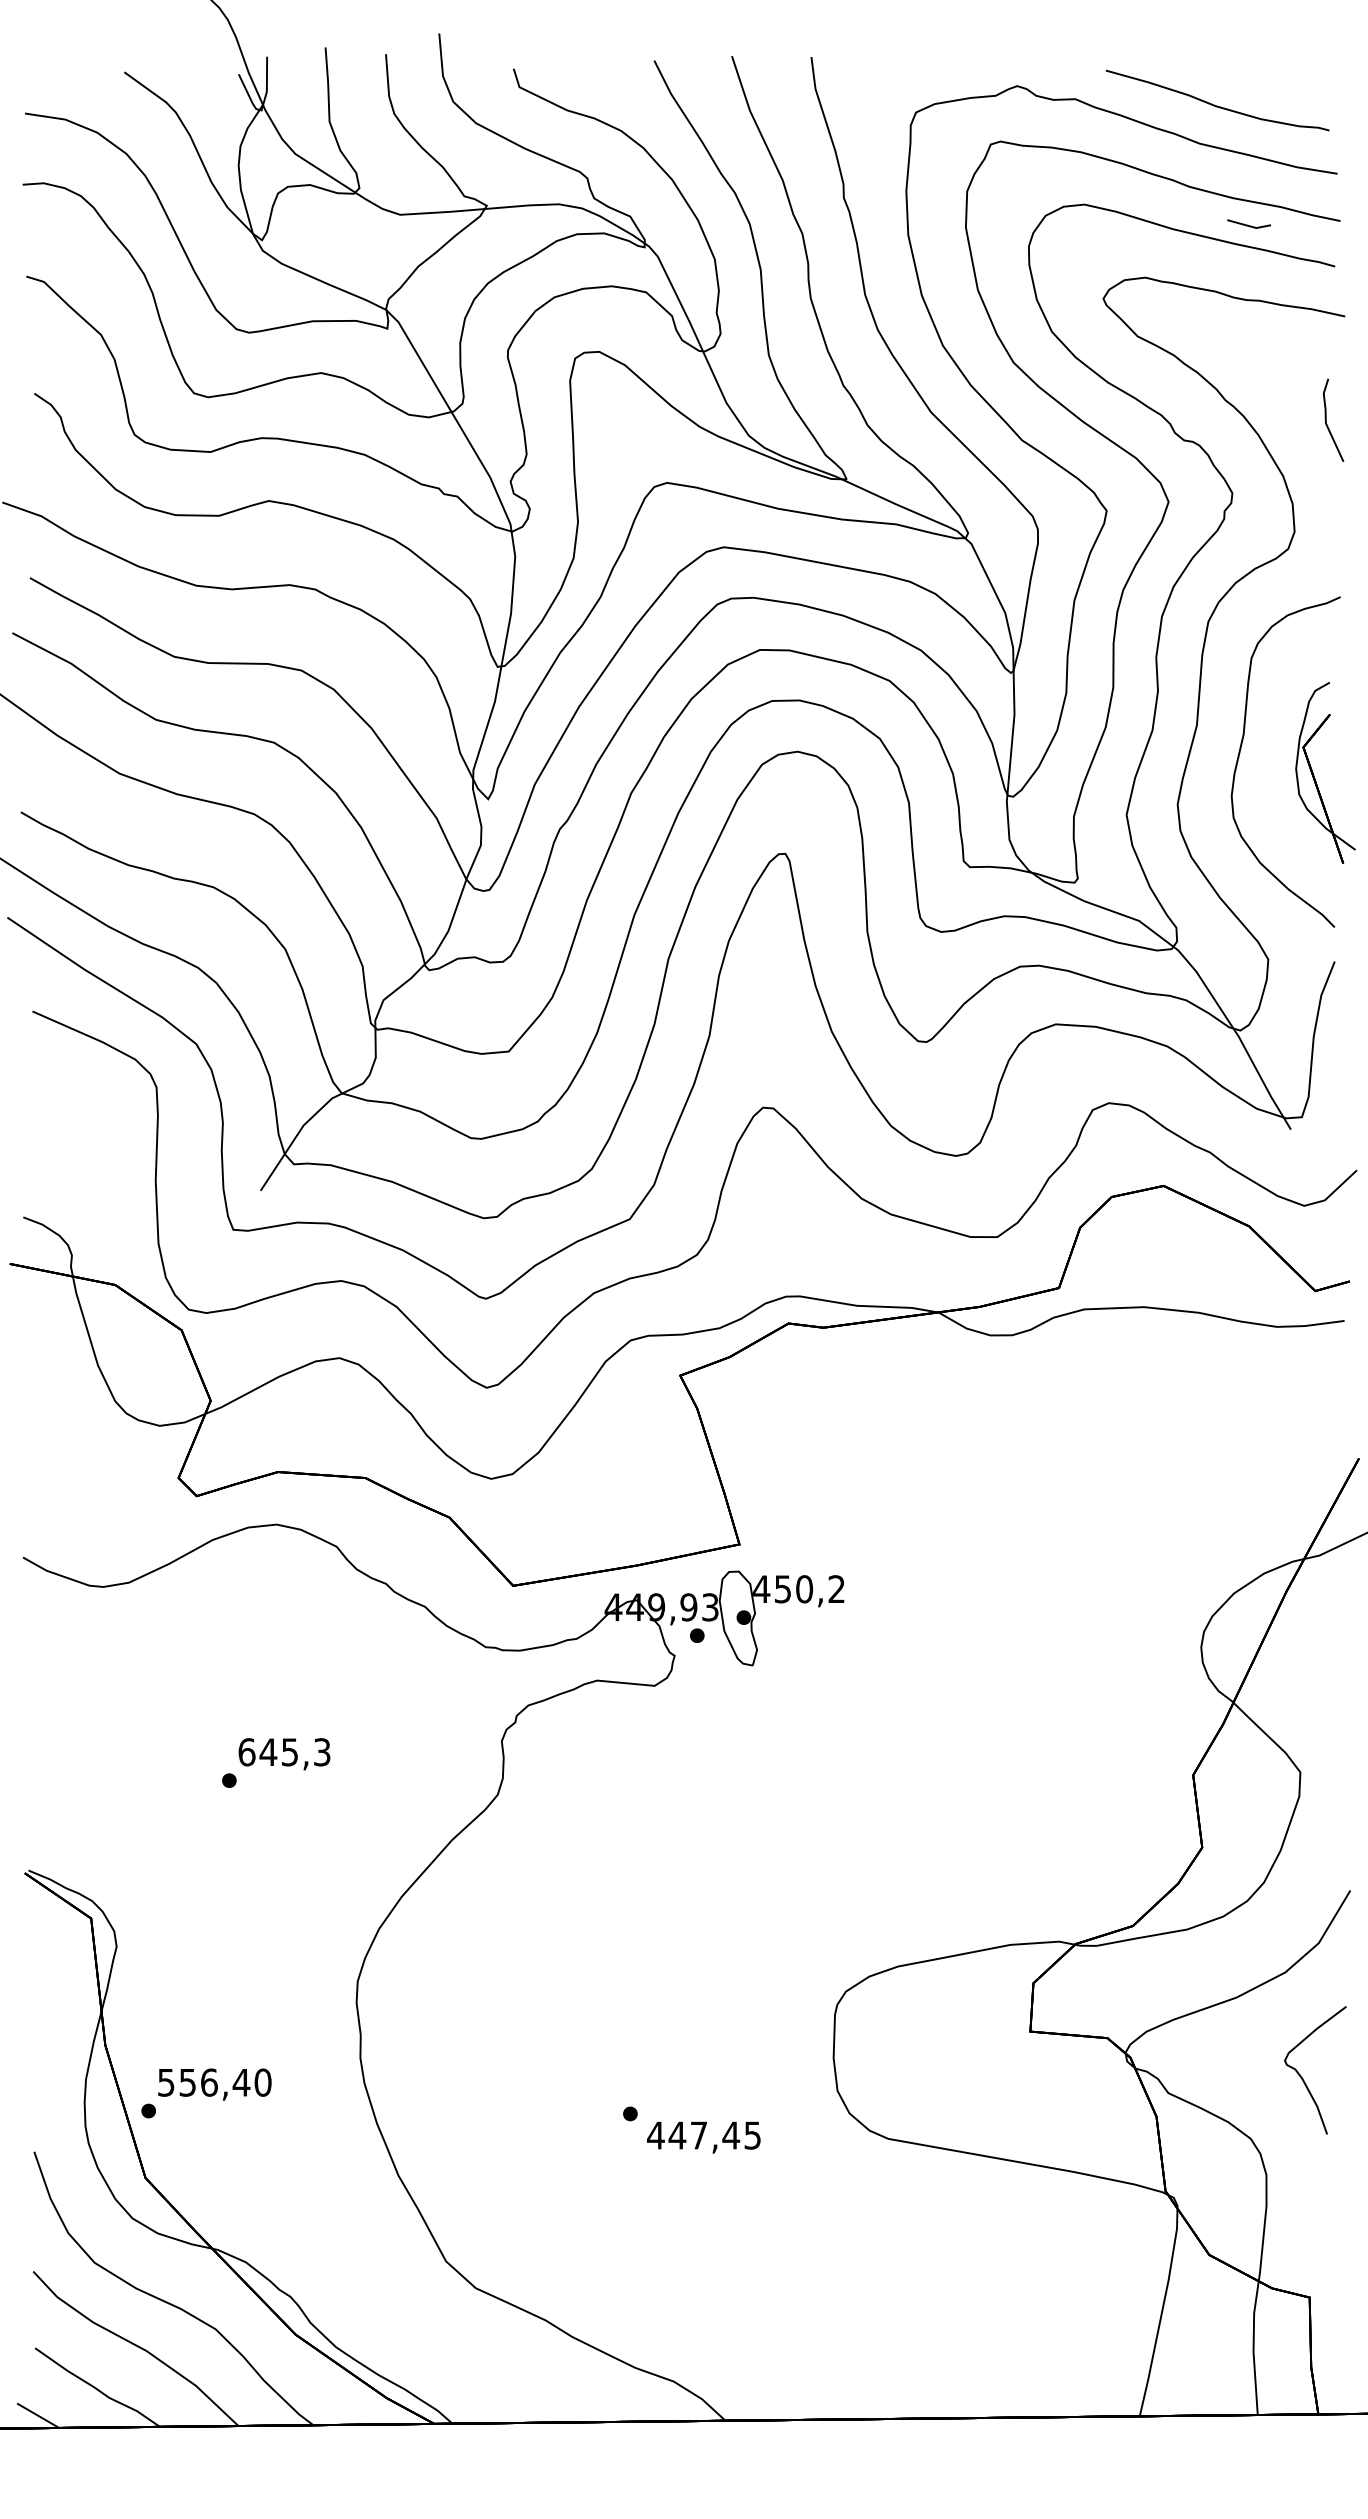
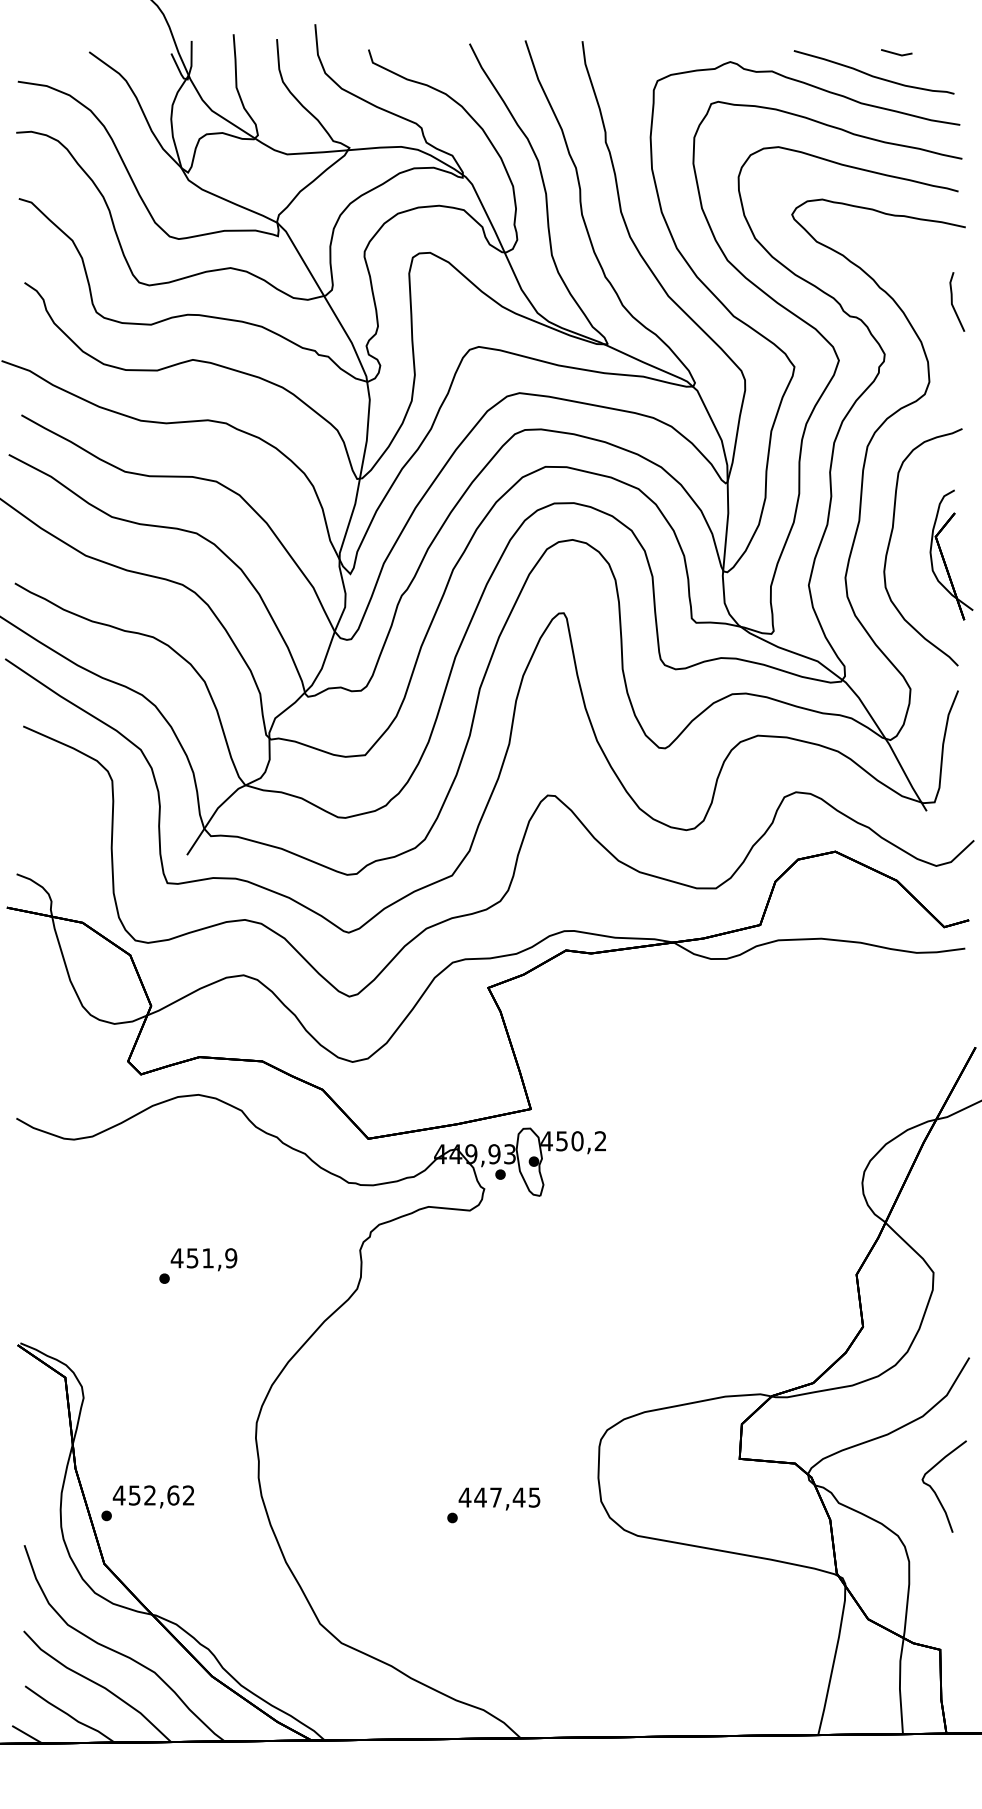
line: (1247, 224) -> (895, 52), moved
text: (284, 1752) -> (204, 1258), 645,3 -> 451,9
text: (214, 2082) -> (153, 1495), 556,40 -> 452,62
text: (703, 2137) -> (499, 1499), moved

